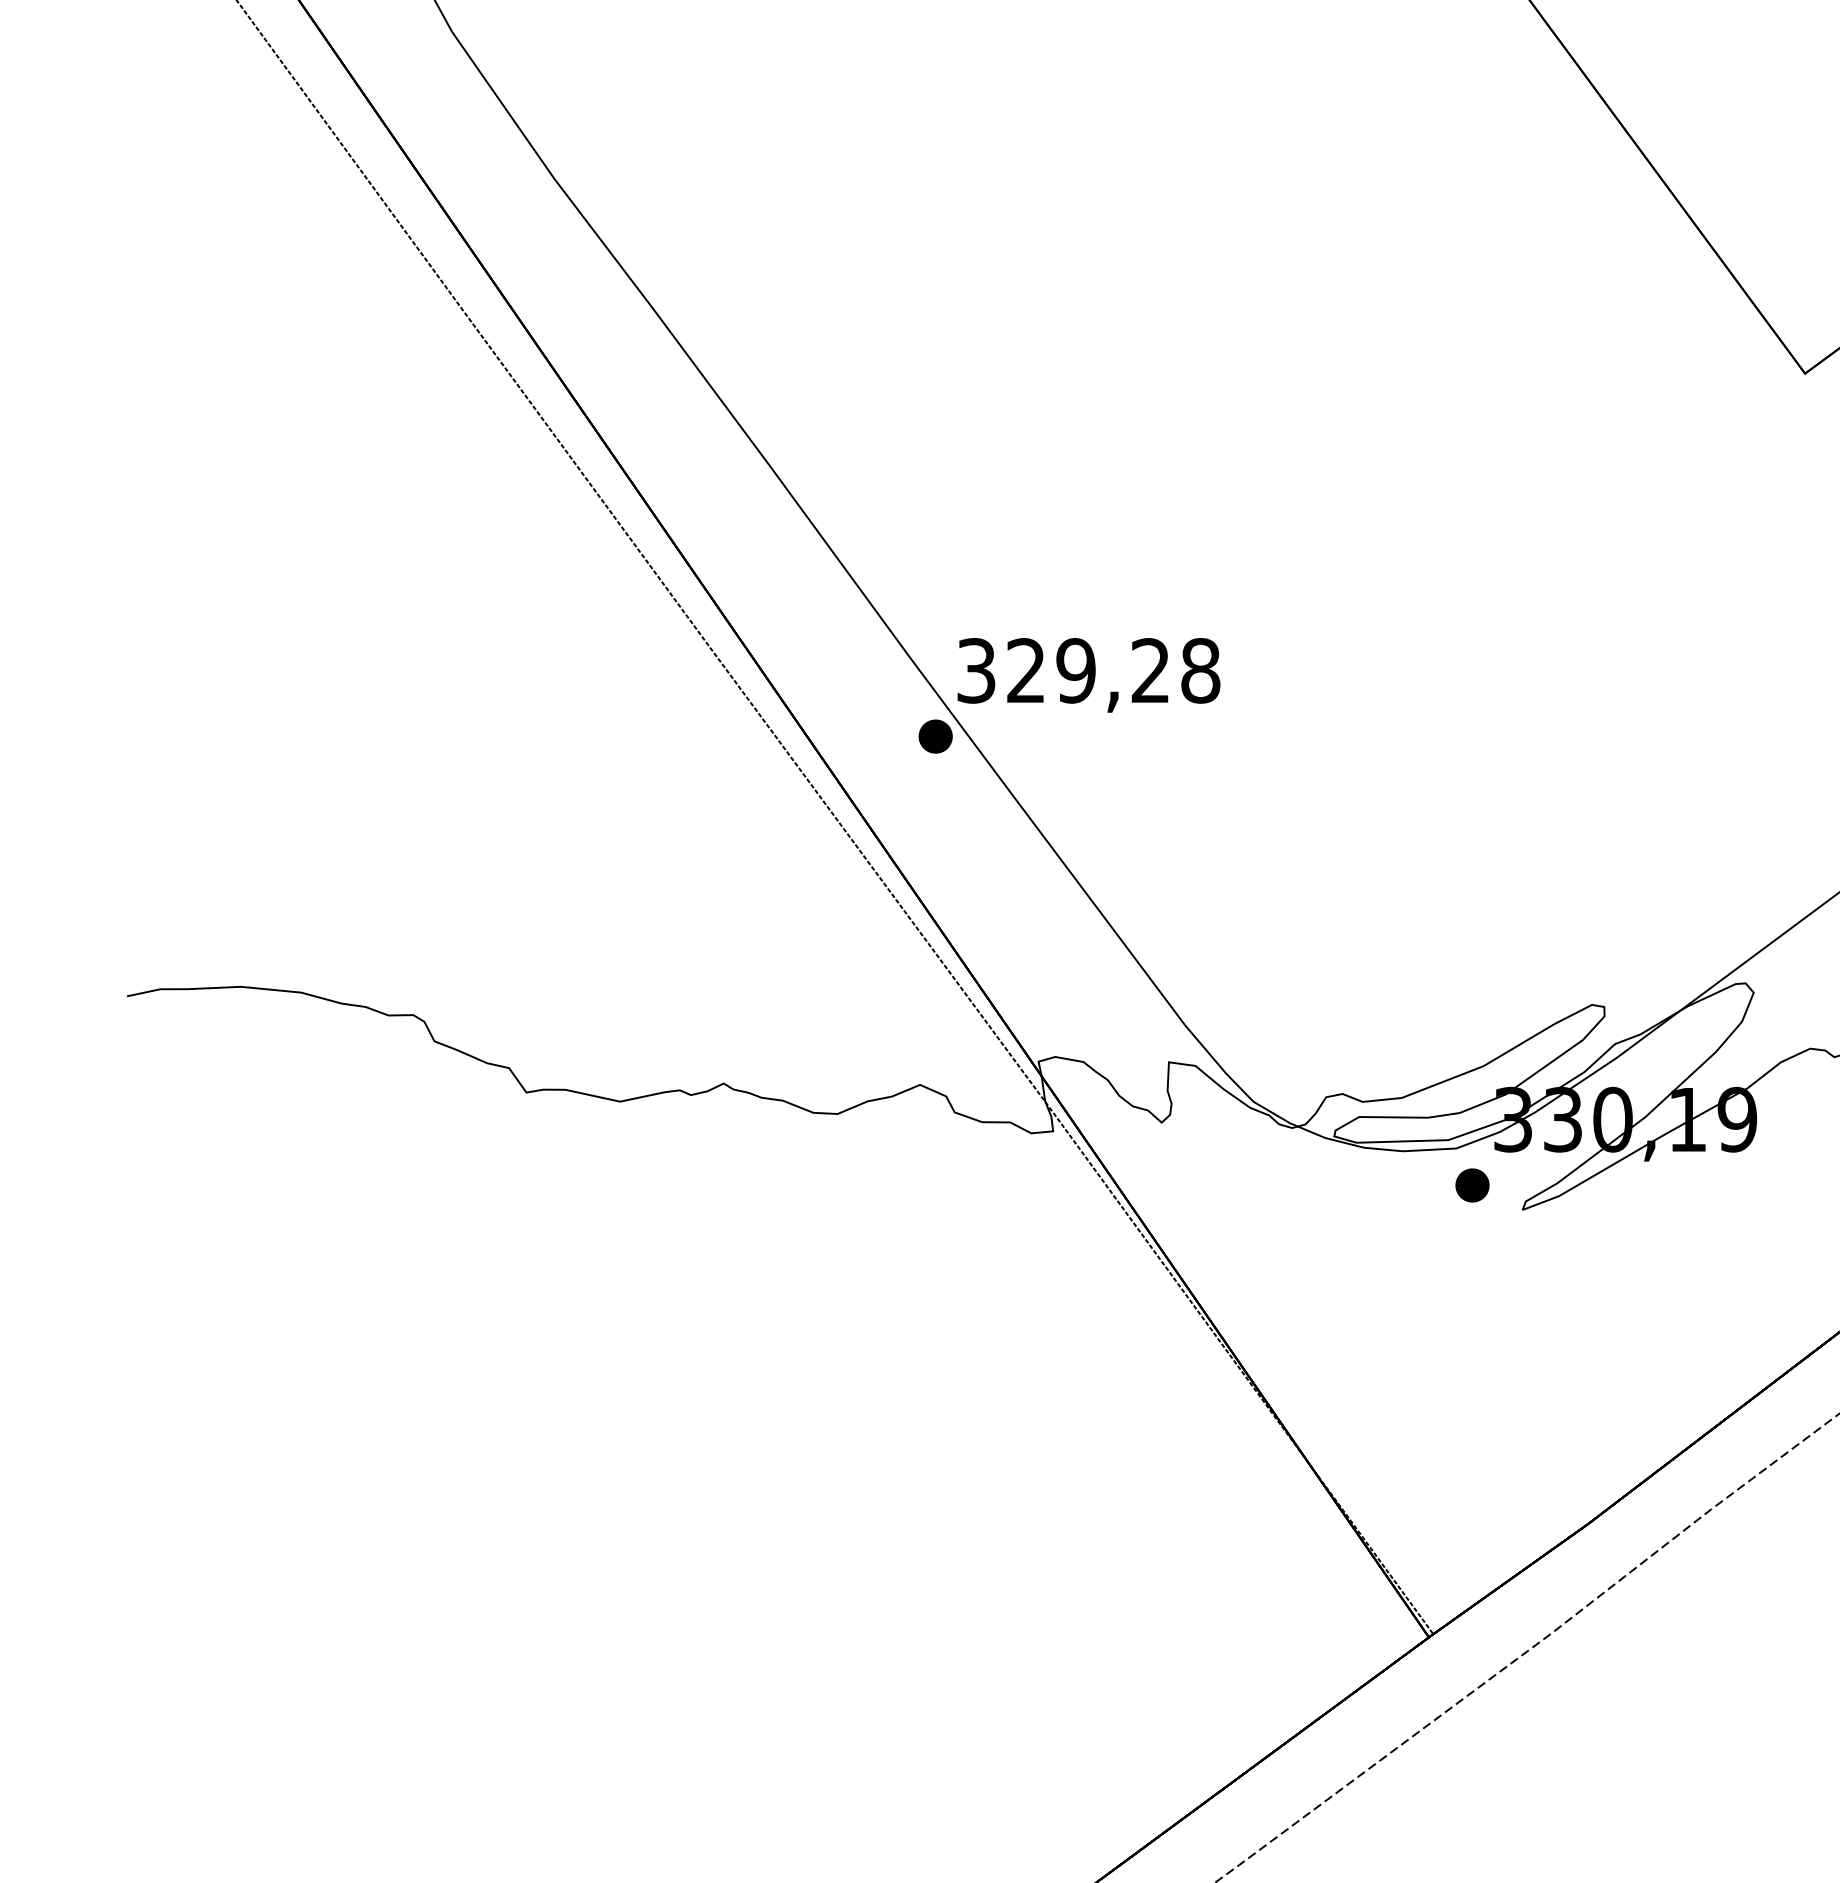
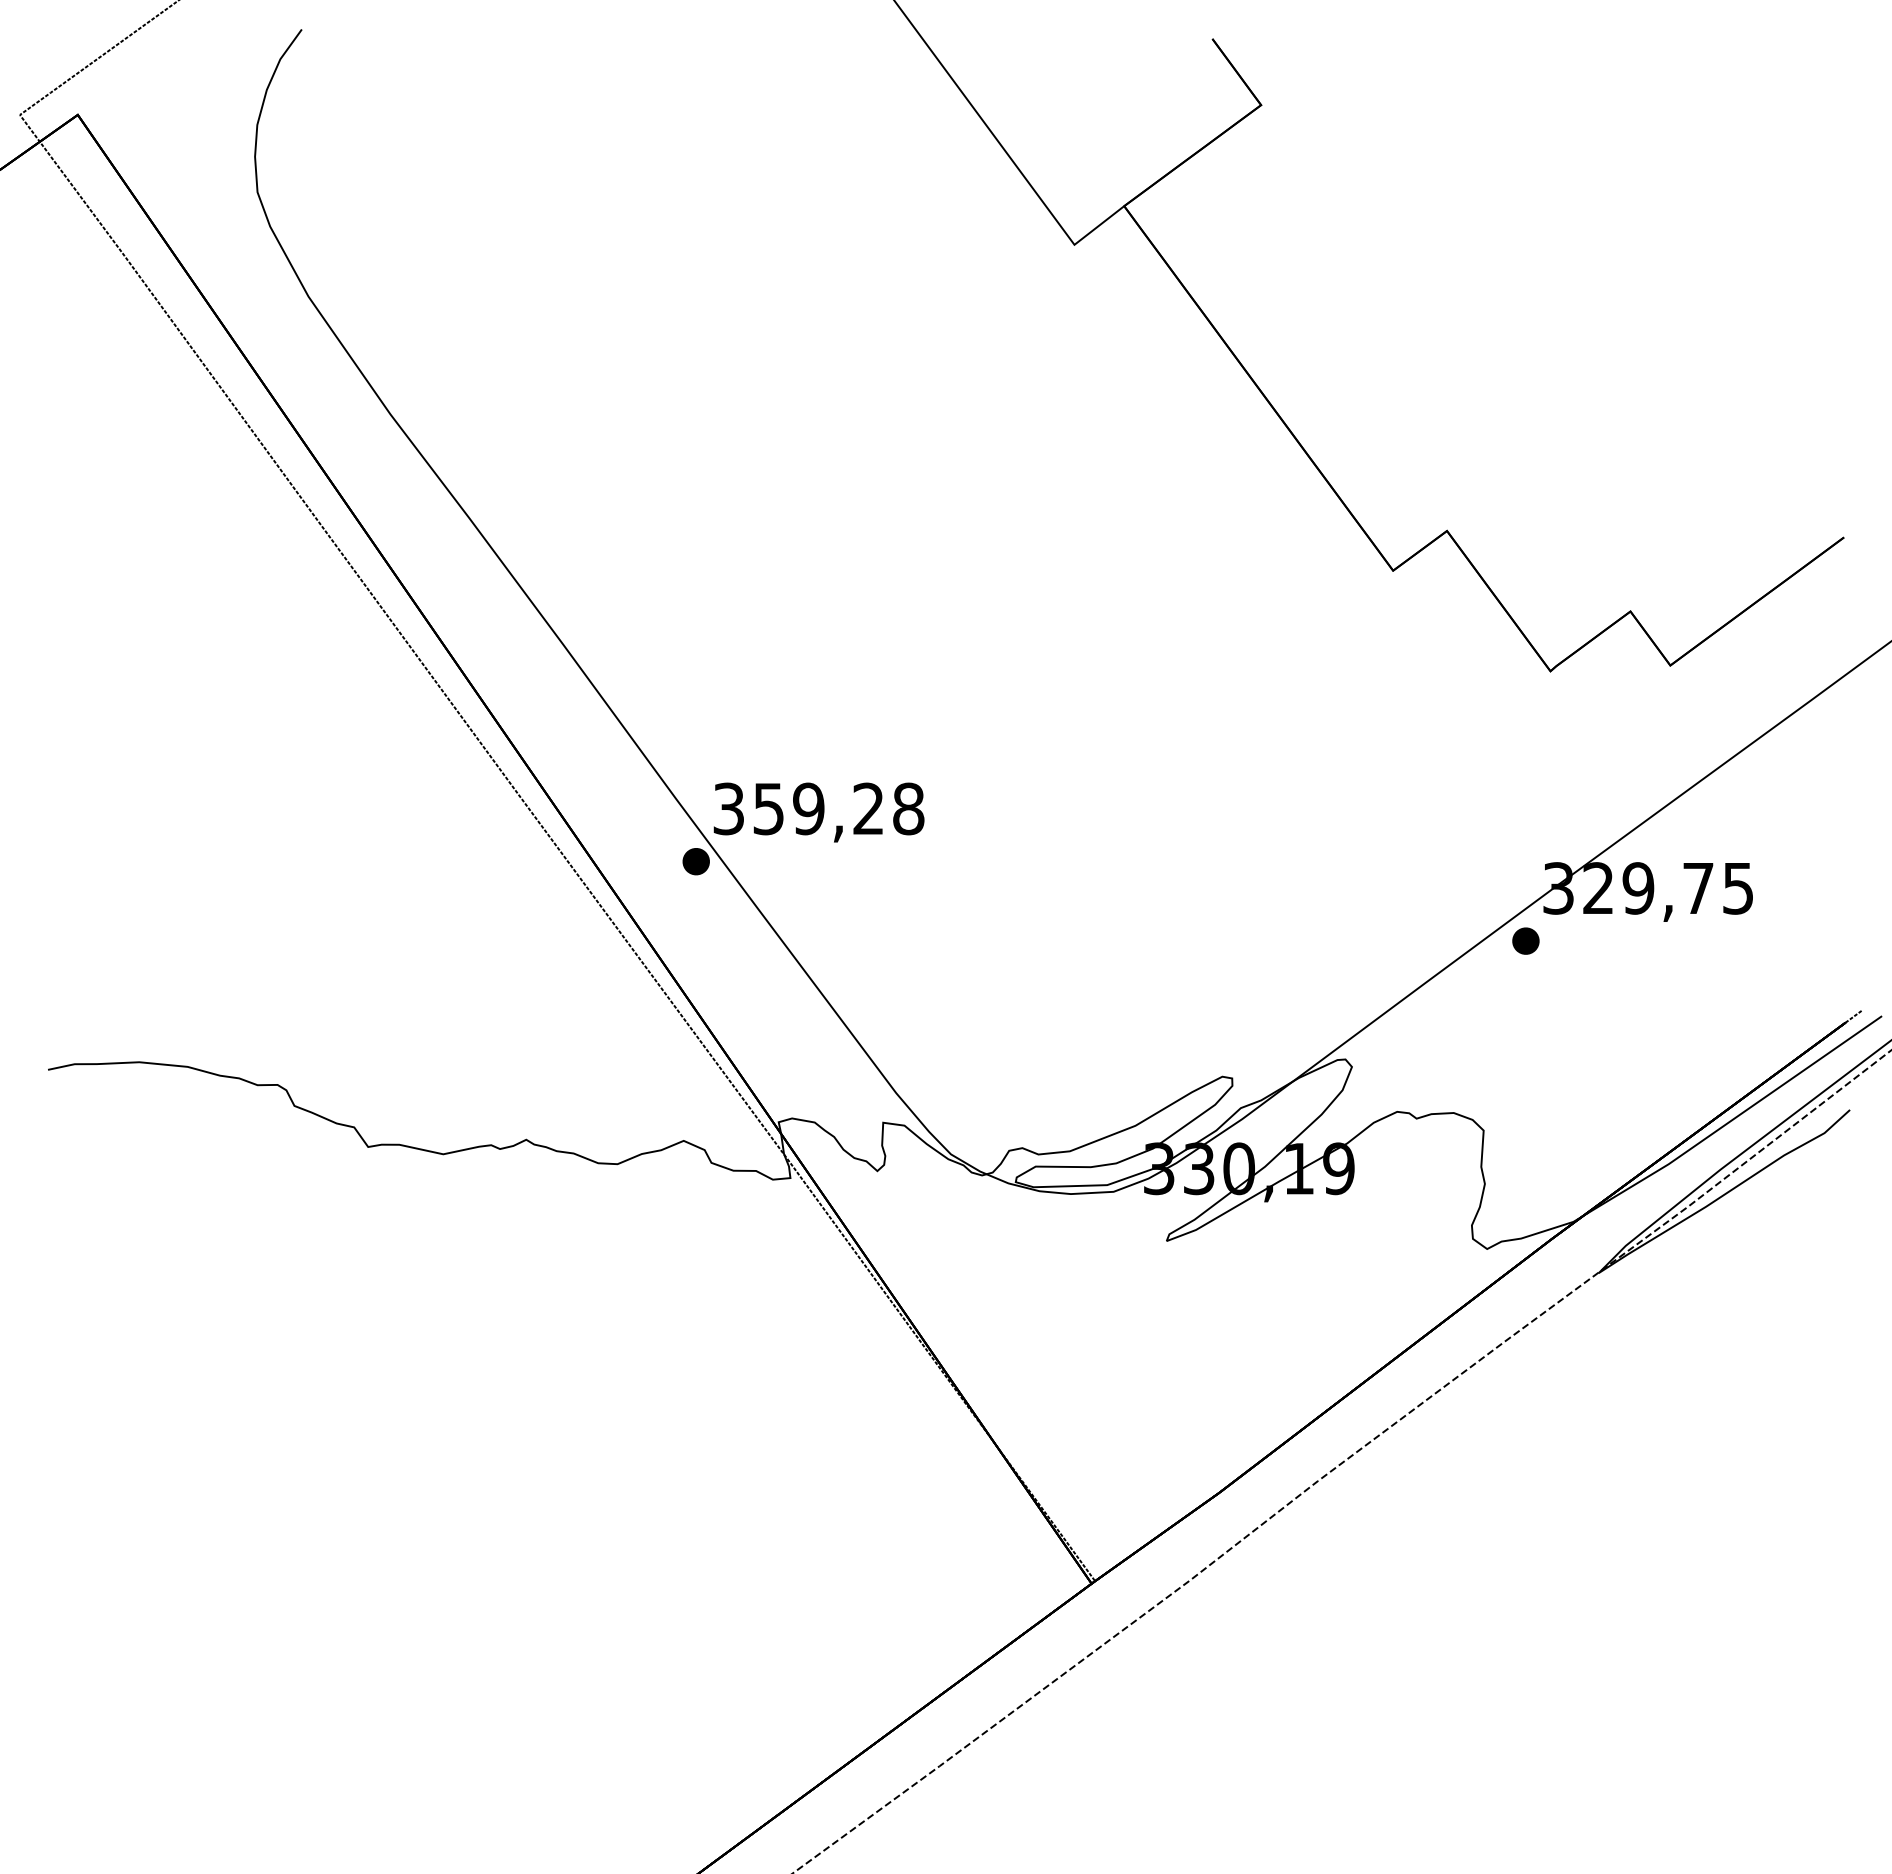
text: (1025, 670) -> (768, 808), 329,28 -> 359,28
part: (1472, 1185) -> (1126, 1221), removed

